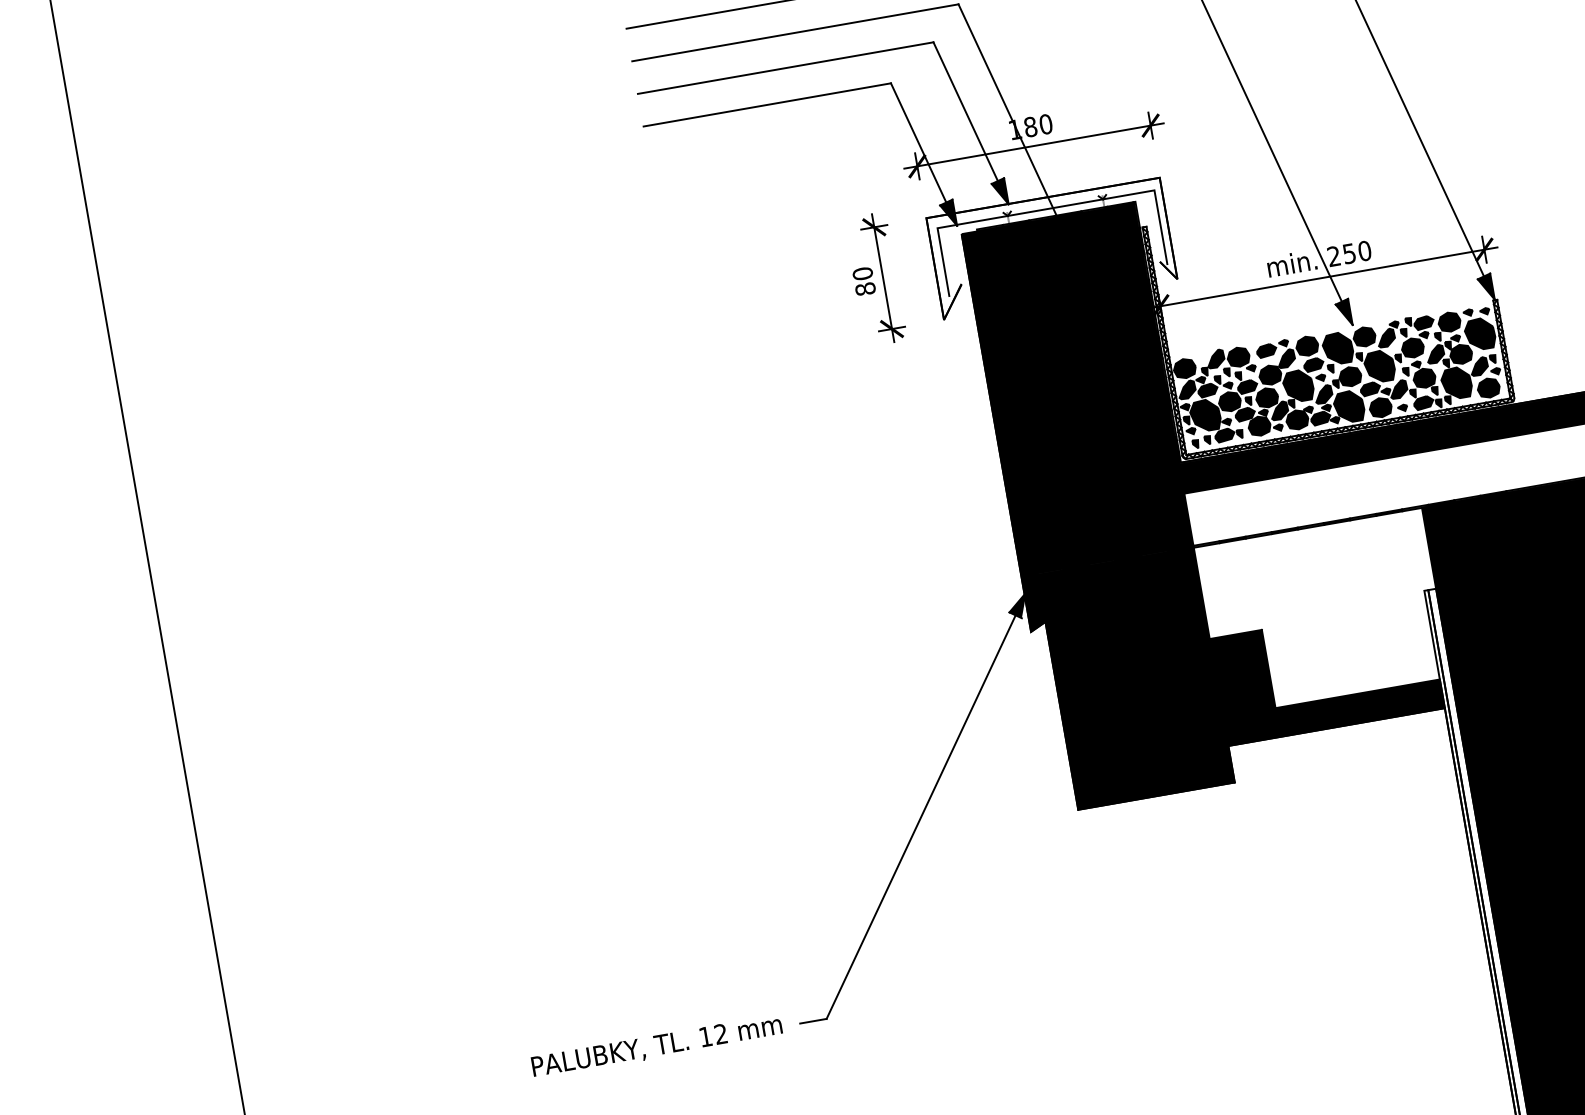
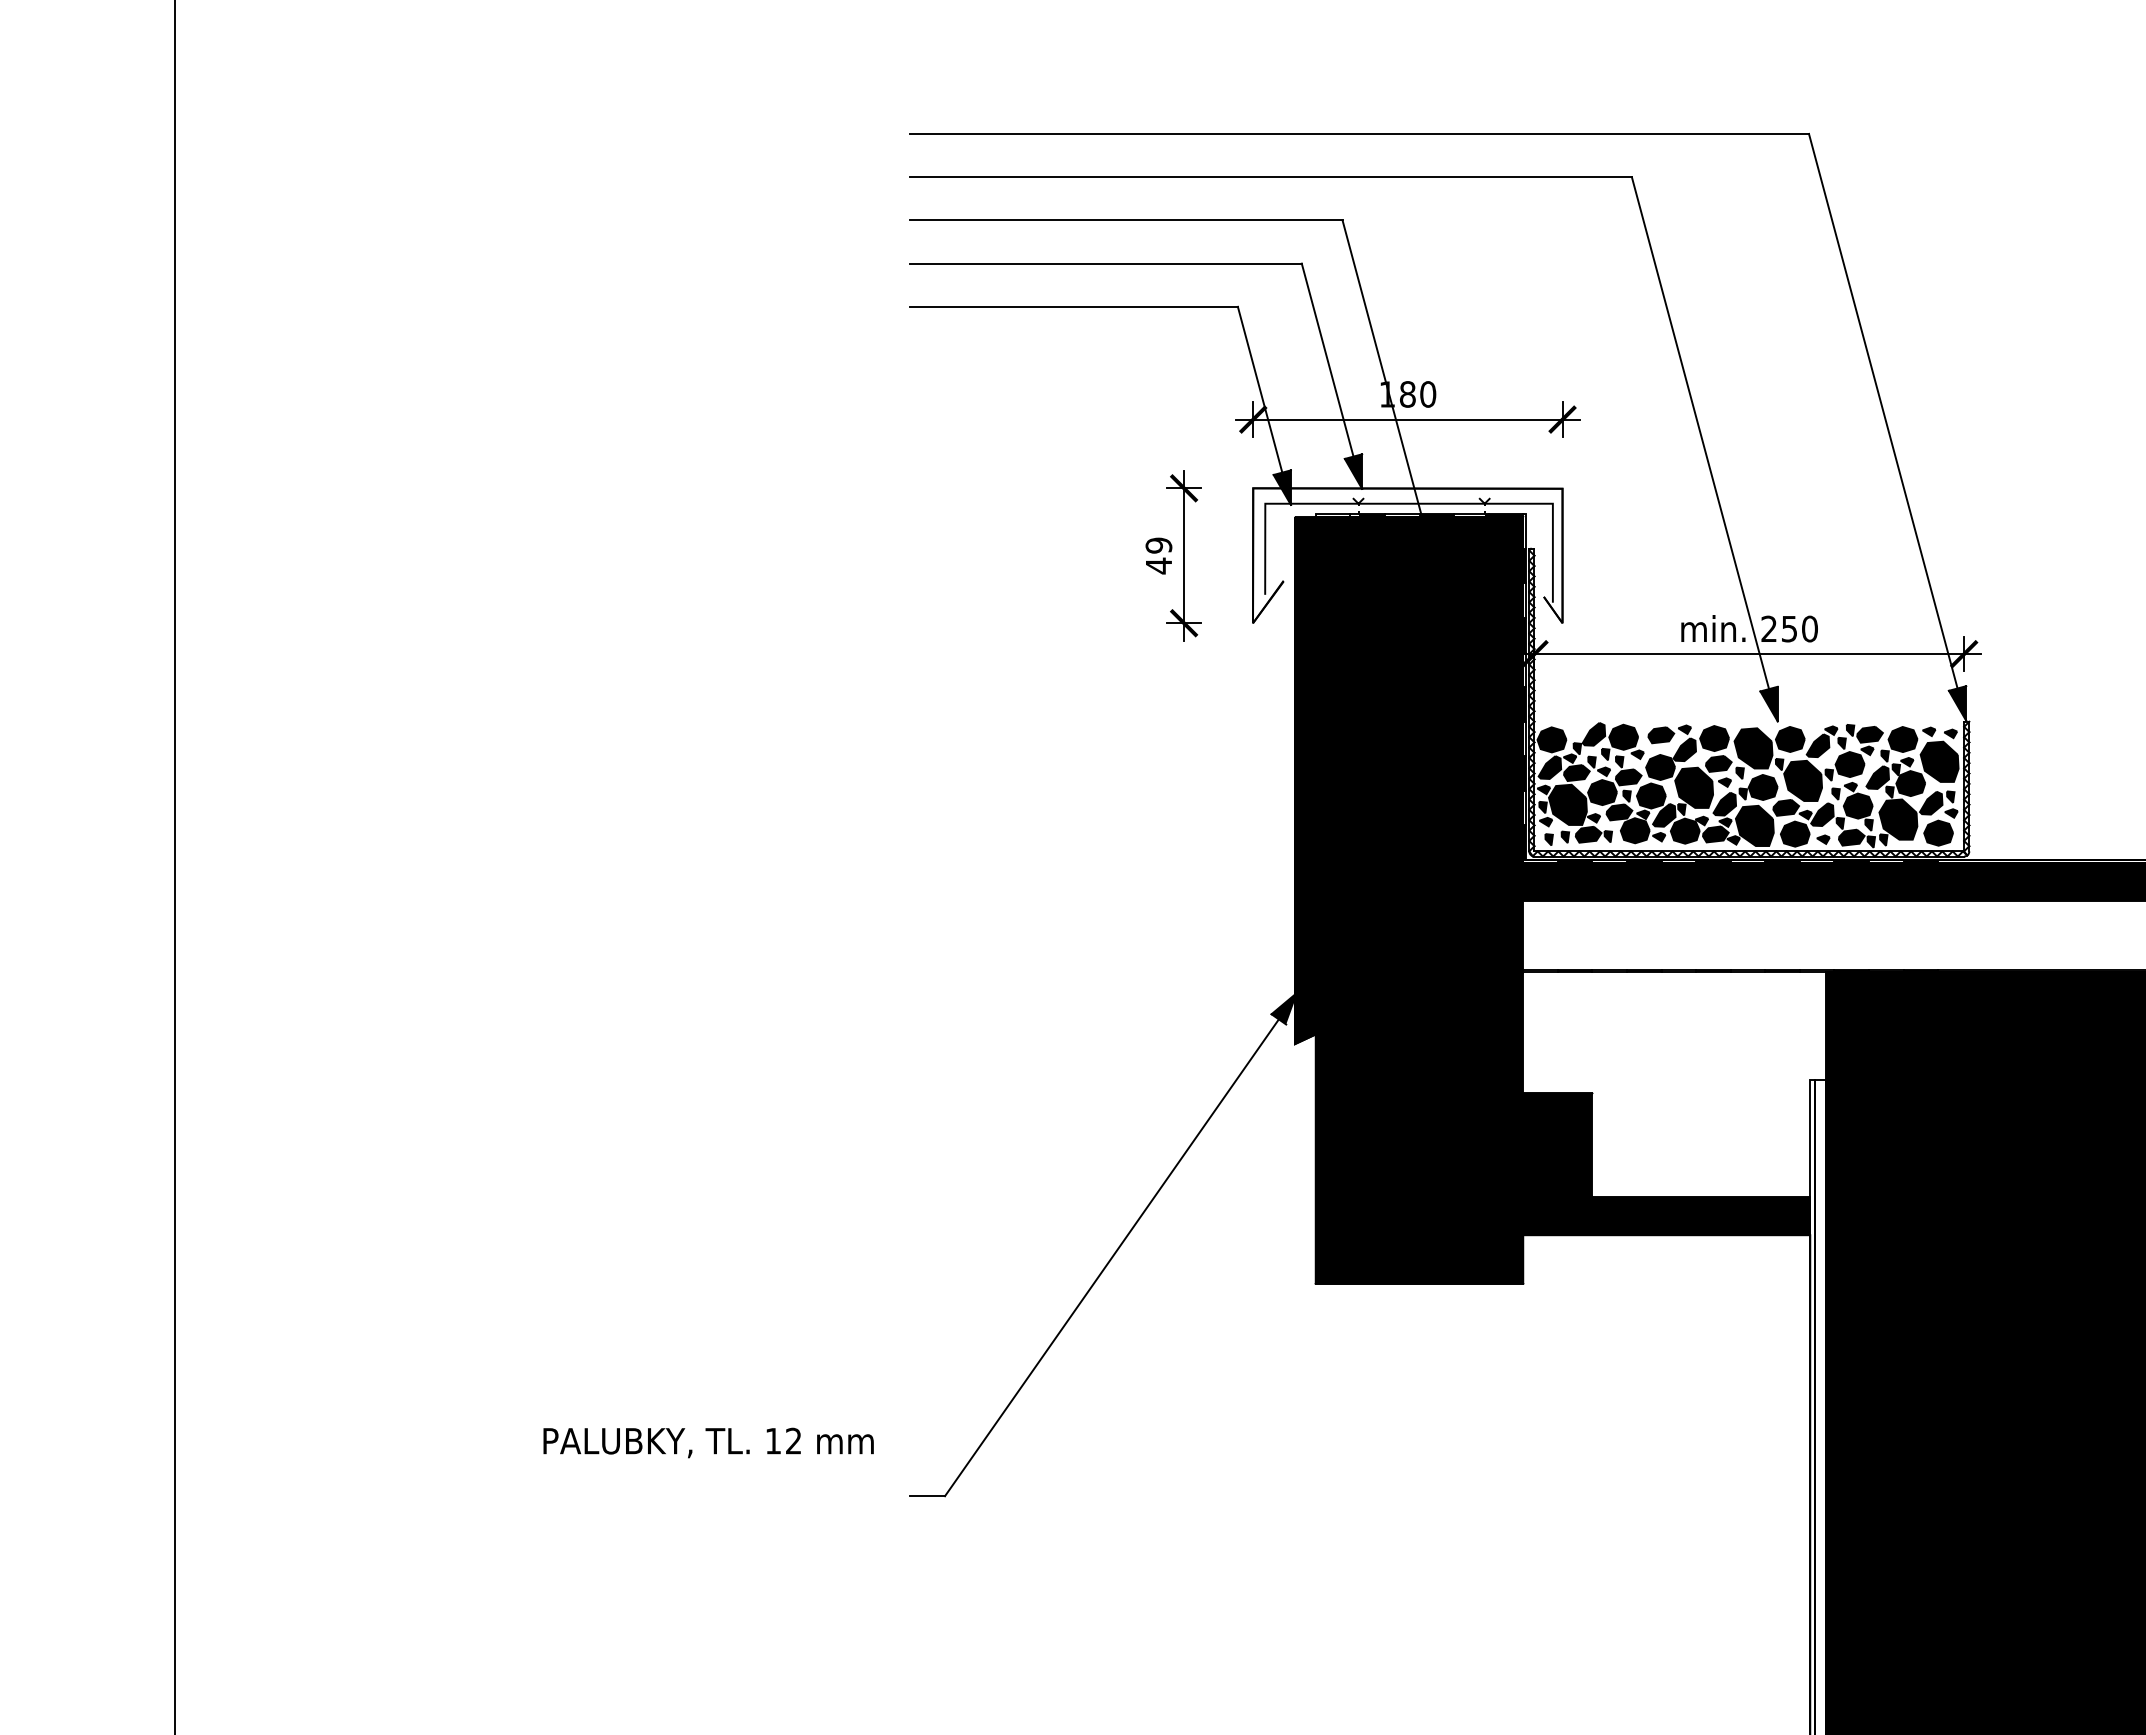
text: (863, 281) -> (1158, 555), 80 -> 49
text: (656, 1046) -> (708, 1442), moved

